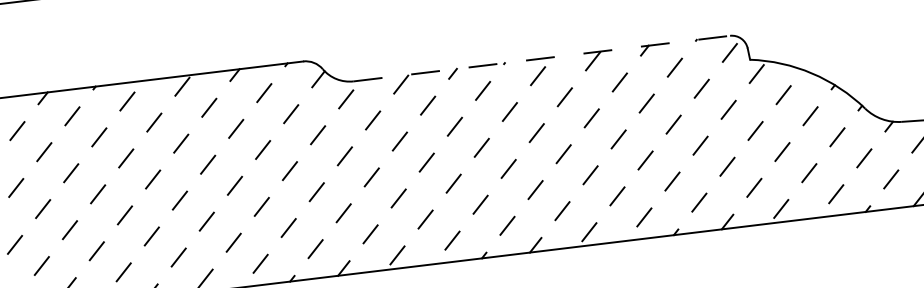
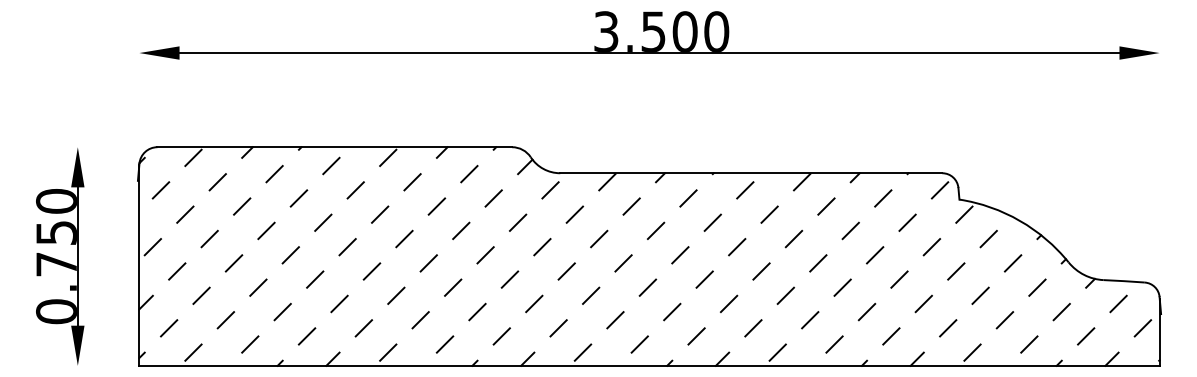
line: (542, 58) -> (751, 173), dashed -> solid

